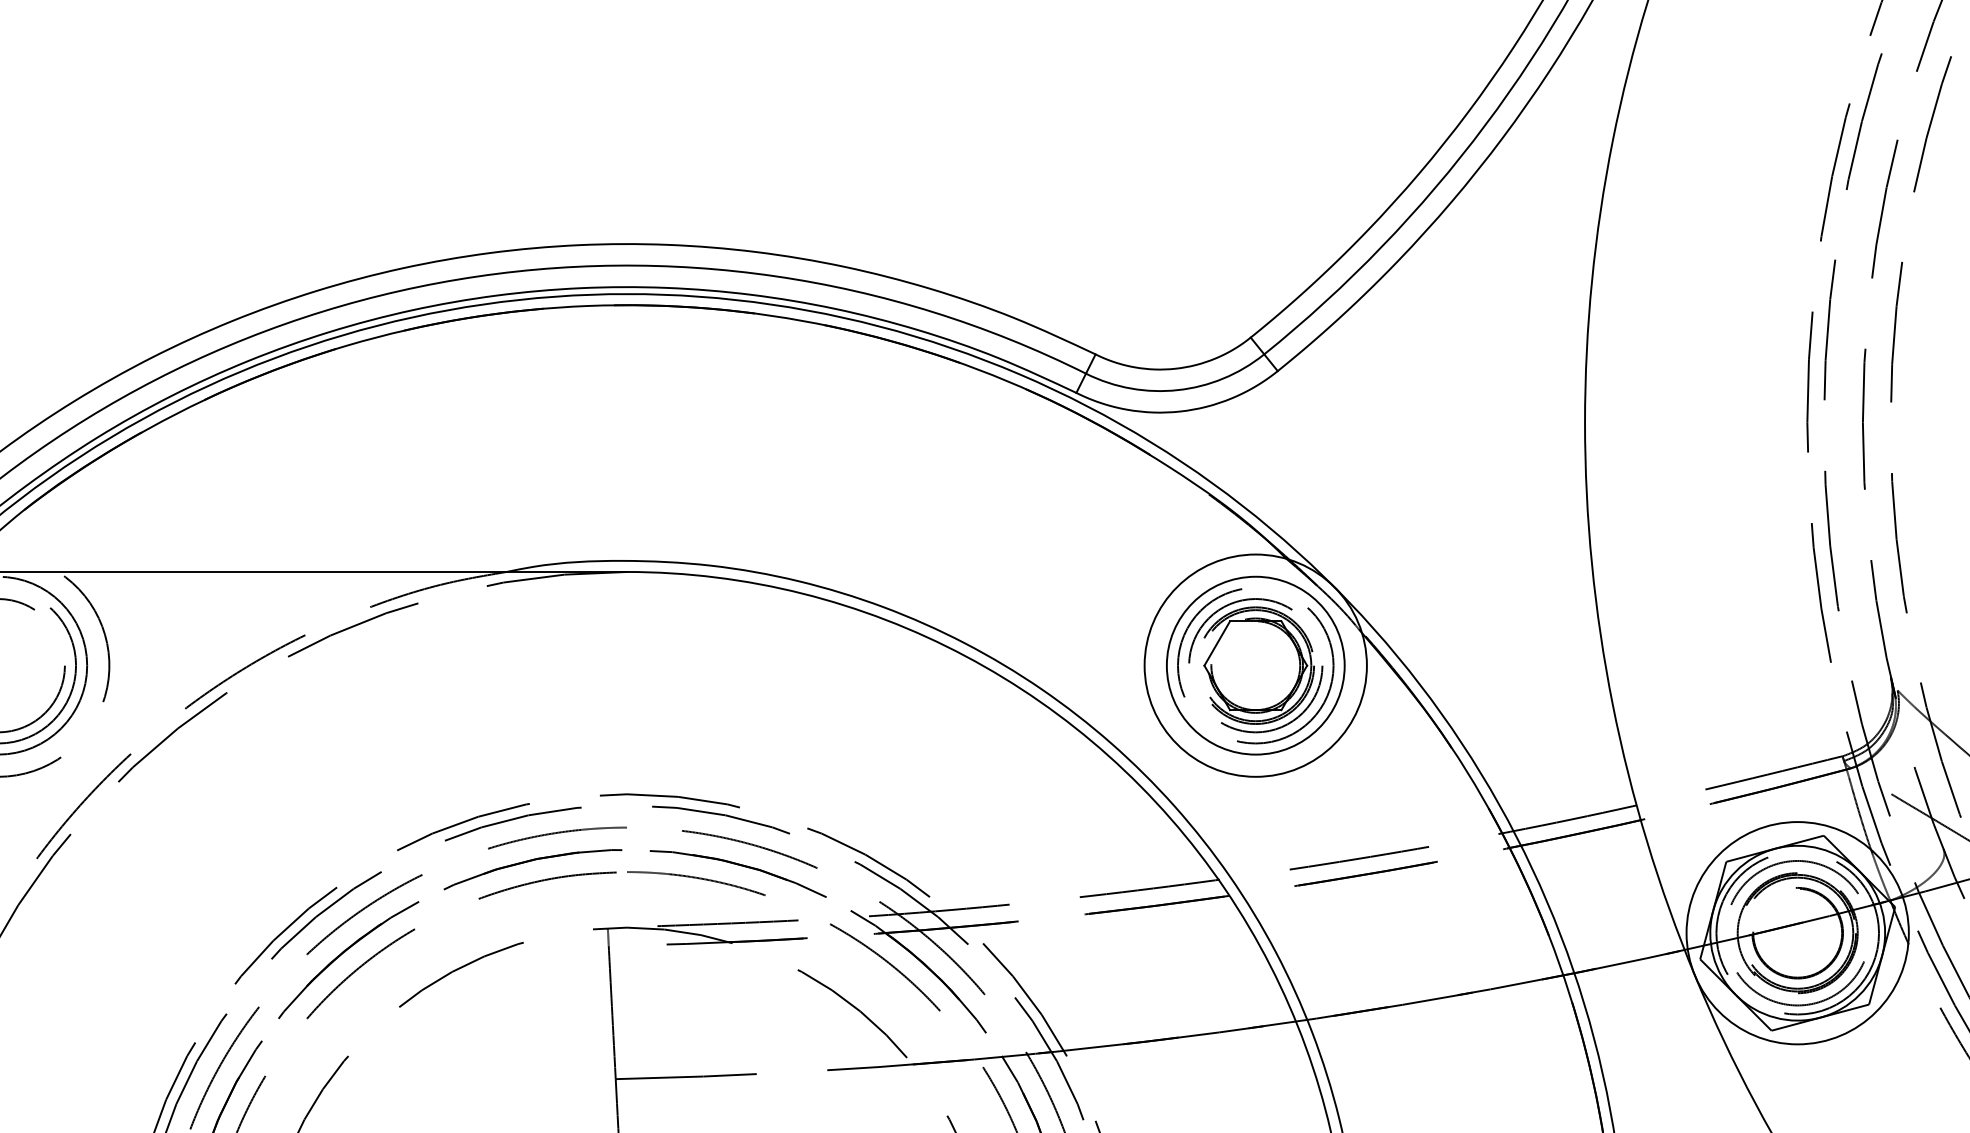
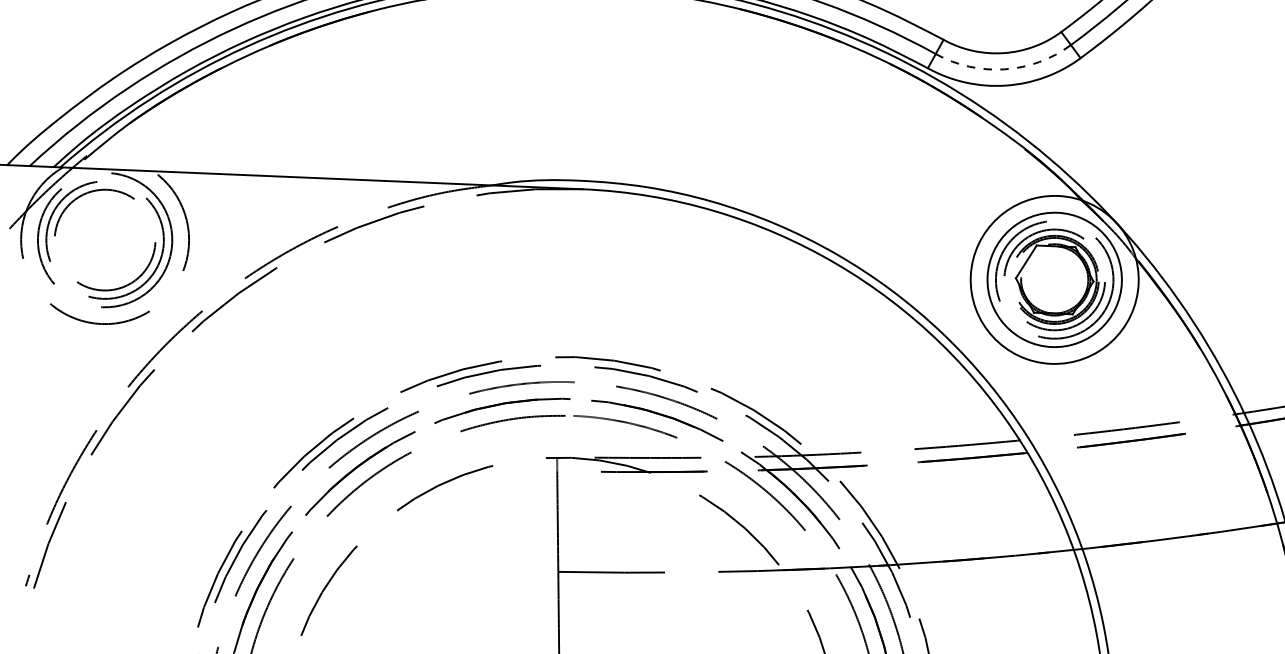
arc: (1177, 390) -> (1004, 69), solid -> dashed

